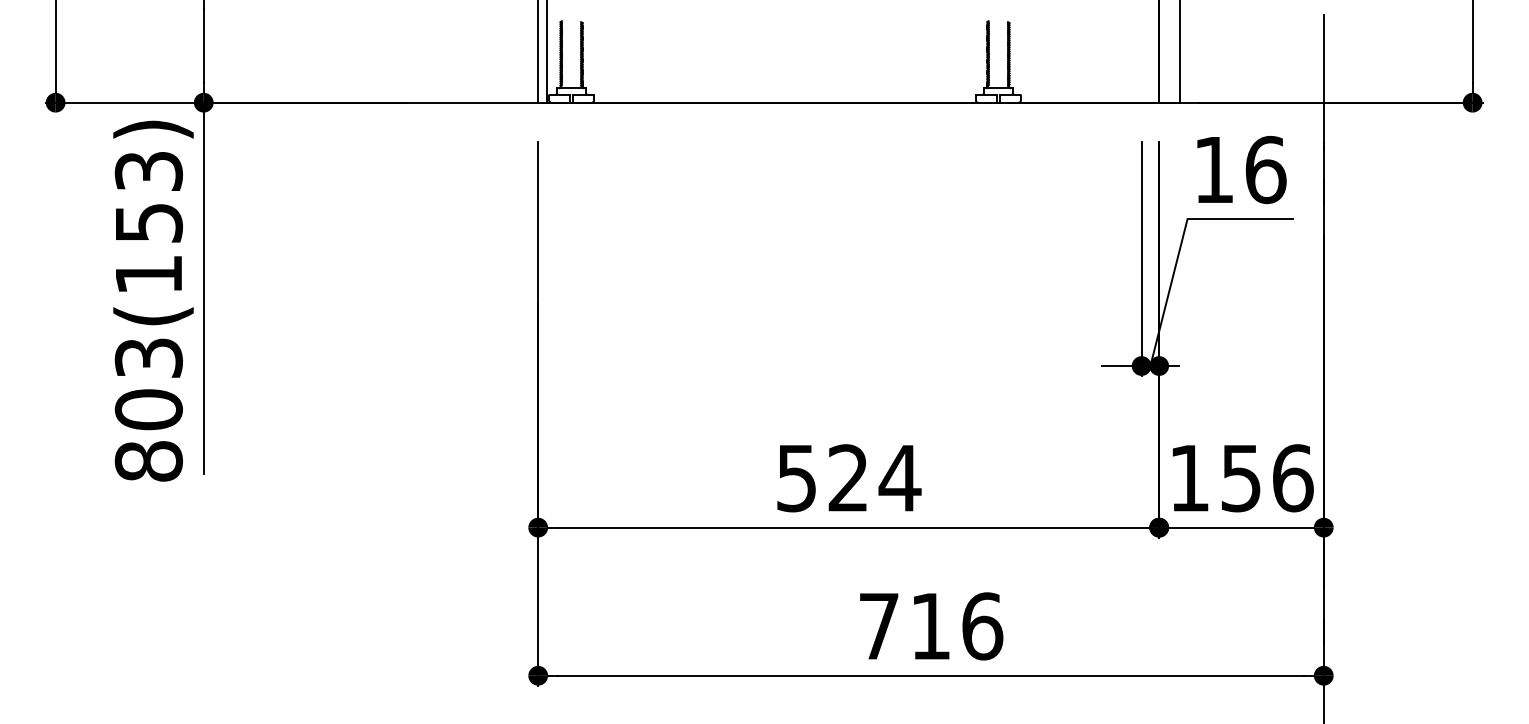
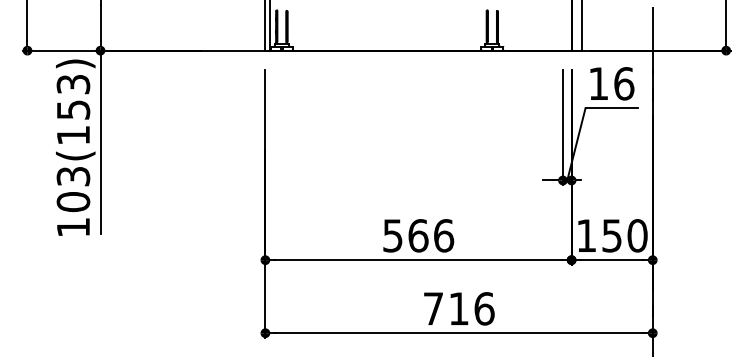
text: (148, 461) -> (73, 227), 803(153) -> 103(153)
text: (875, 477) -> (431, 235), 524 -> 566
text: (1292, 477) -> (637, 235), 156 -> 150

